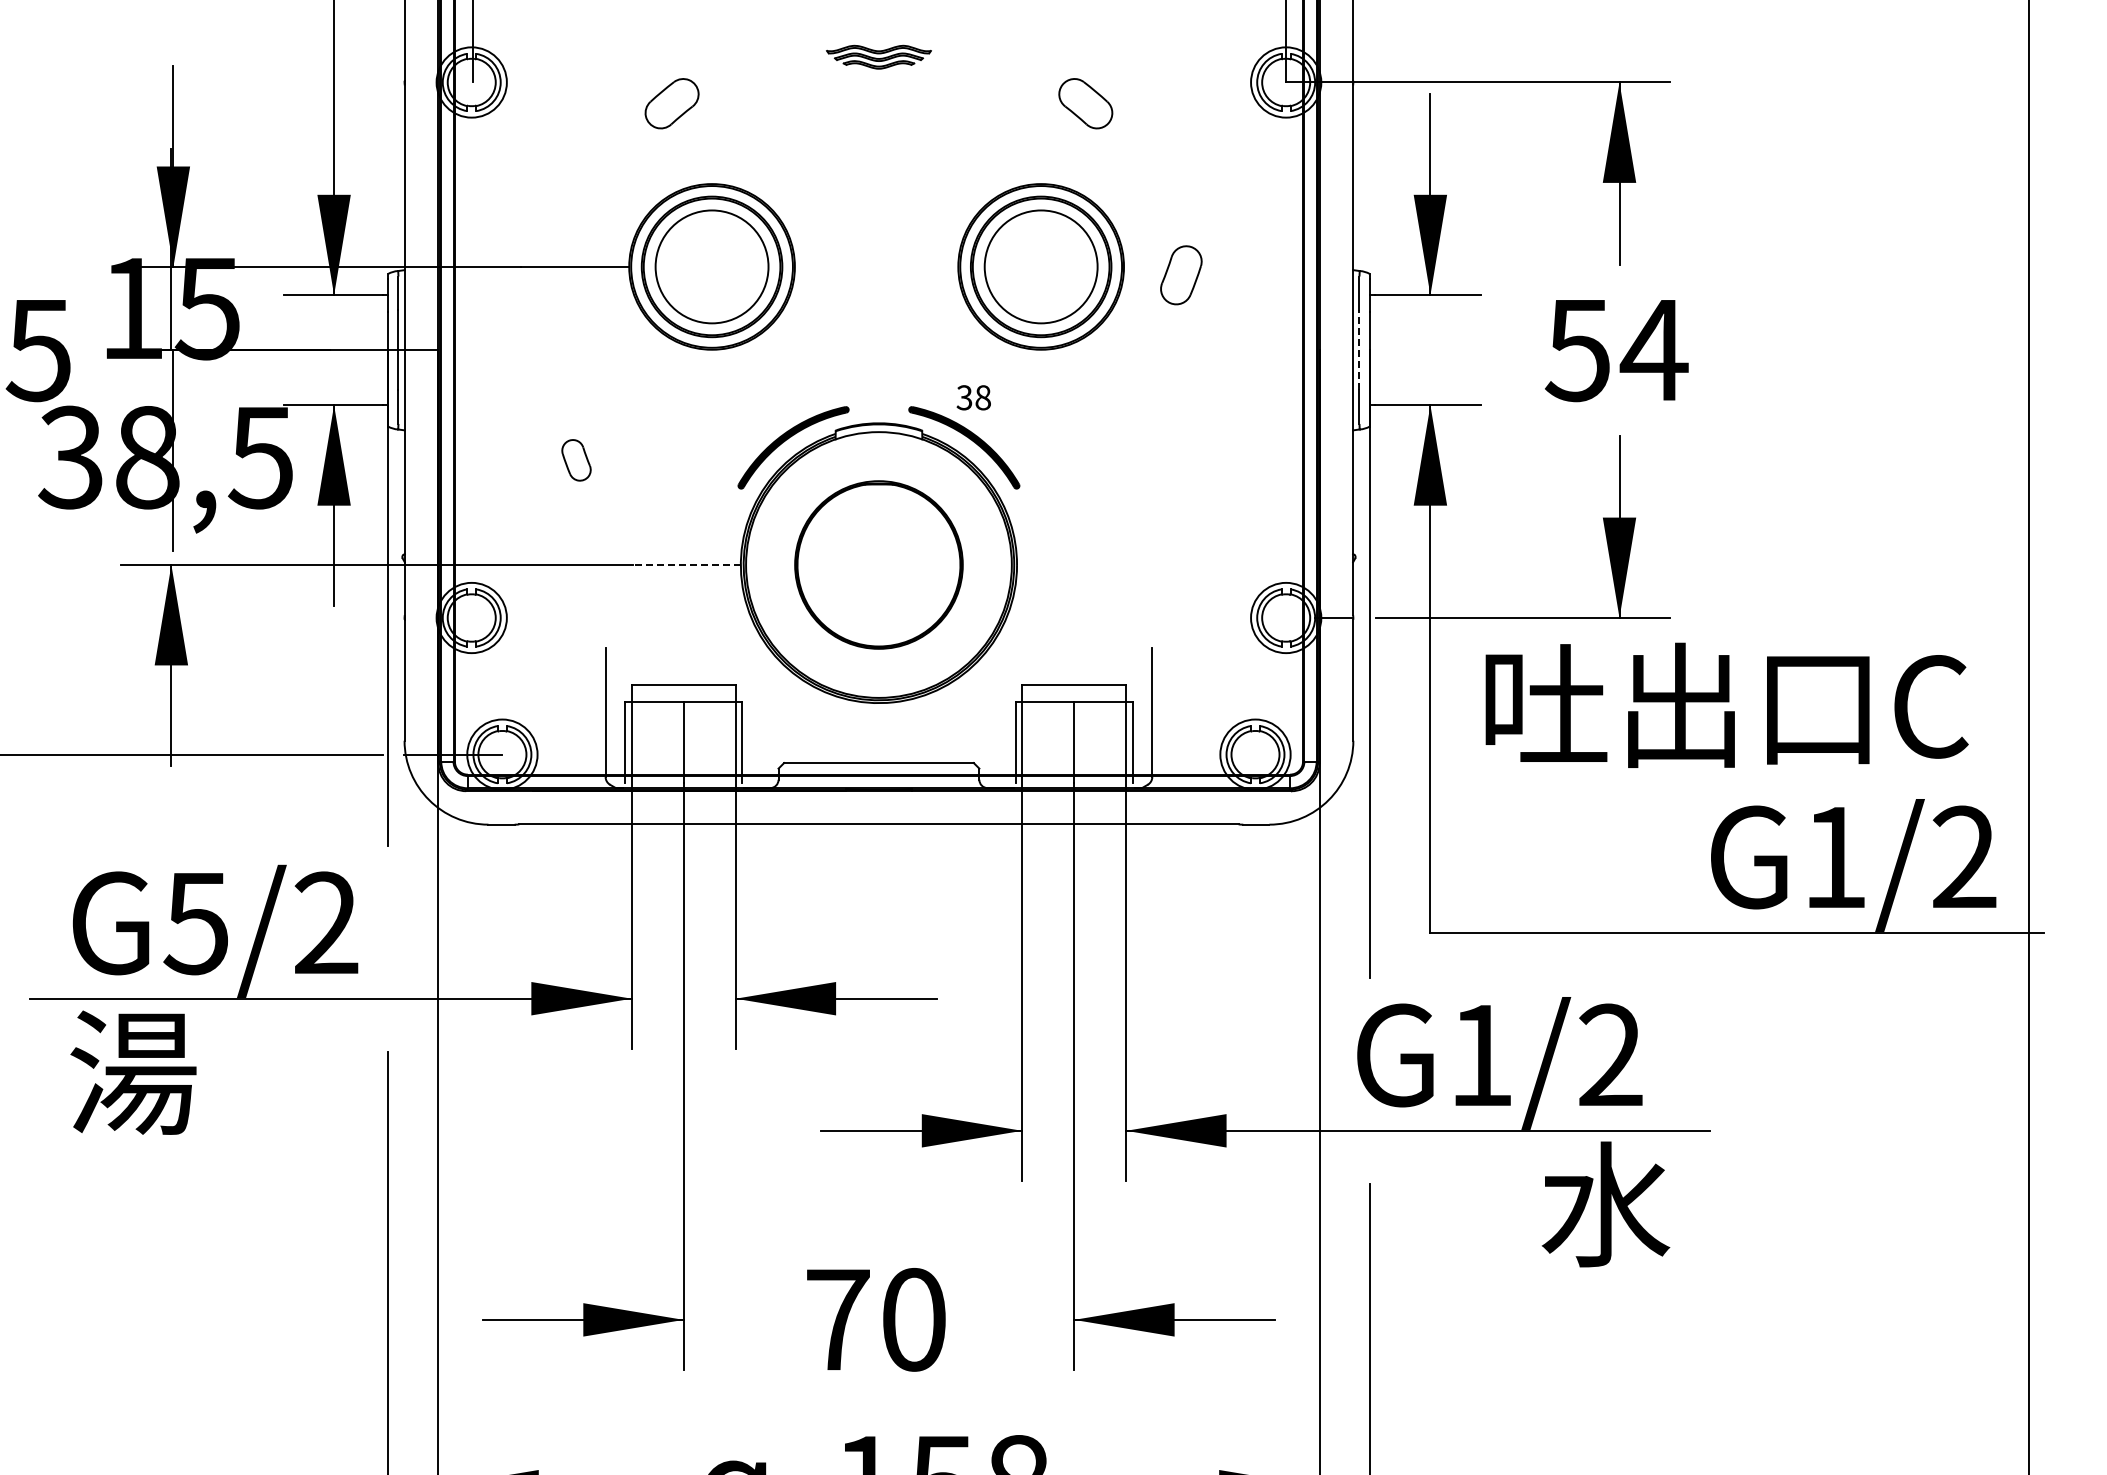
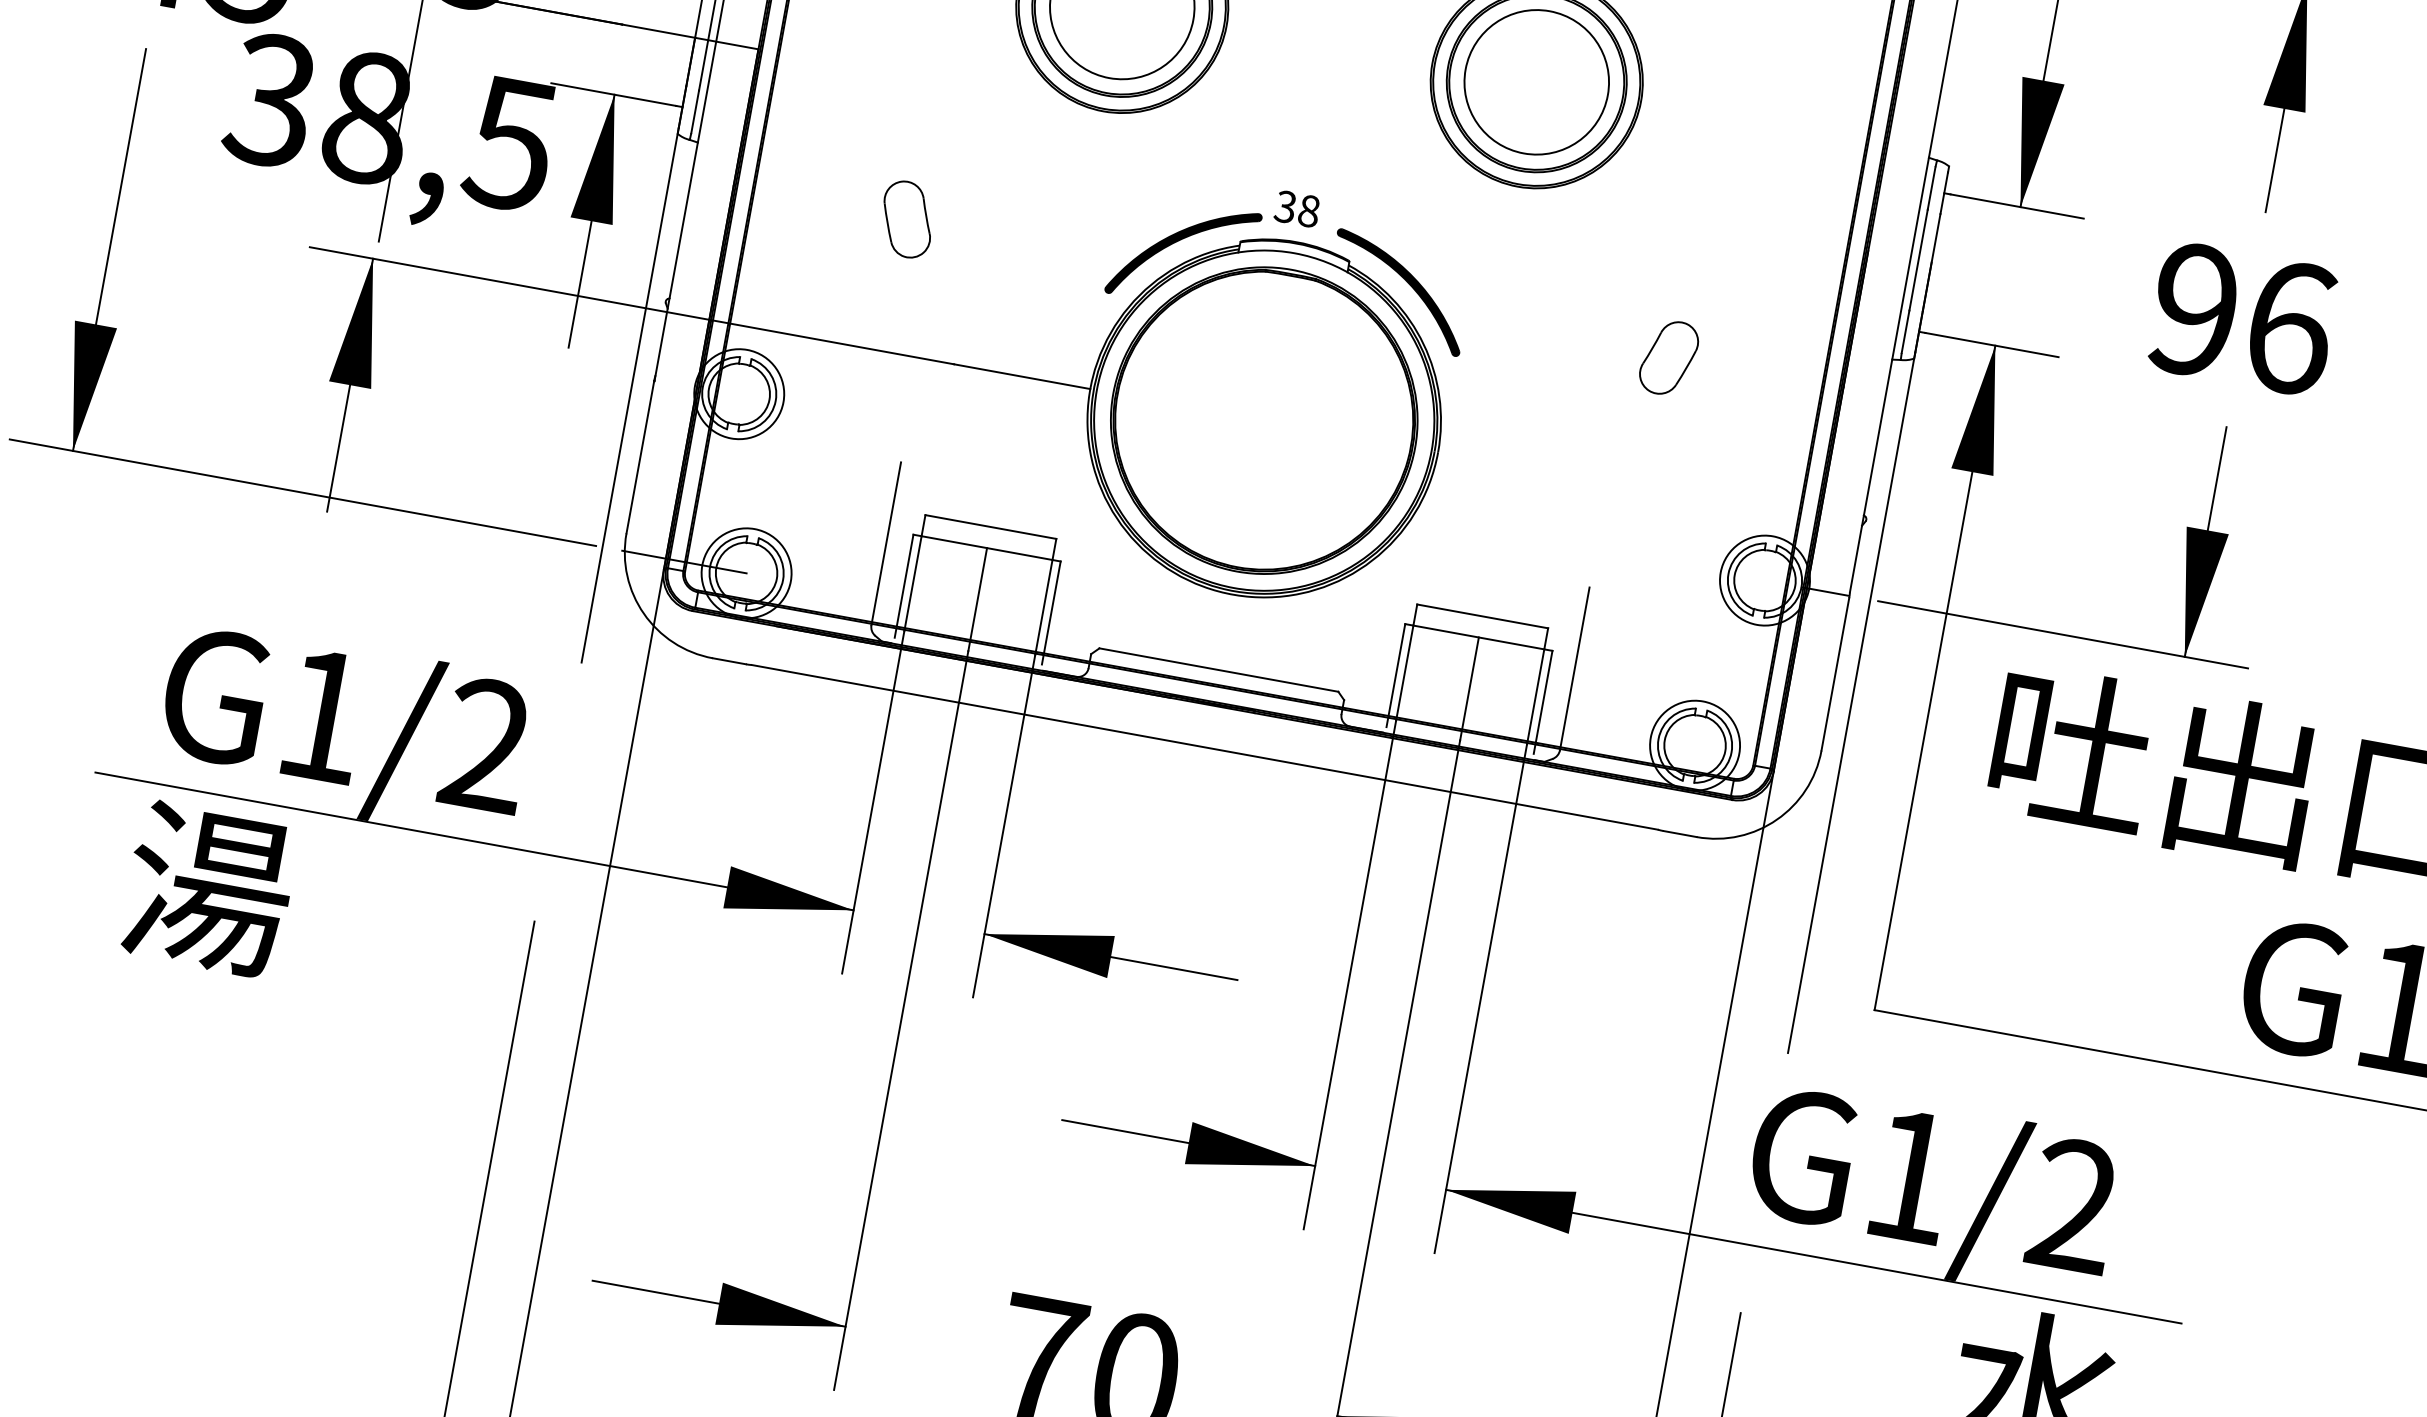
part: (1181, 275) -> (1669, 358), moved
line: (1359, 349) -> (1918, 259), dashed -> solid
text: (1616, 350) -> (2242, 319), 54 -> 96
text: (973, 397) -> (1296, 208), moved
part: (576, 460) -> (907, 219), size x1.43
part: (878, 564) -> (1263, 419), size x1.43
line: (686, 565) -> (1021, 377), dashed -> solid
text: (195, 924) -> (321, 716), G5/2 -> G1/2

